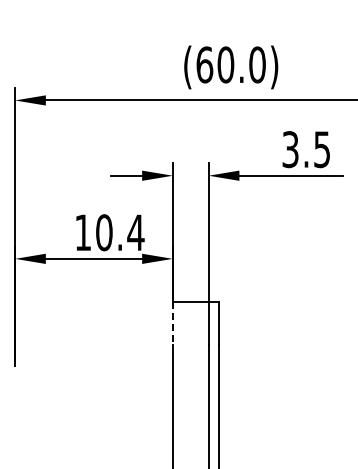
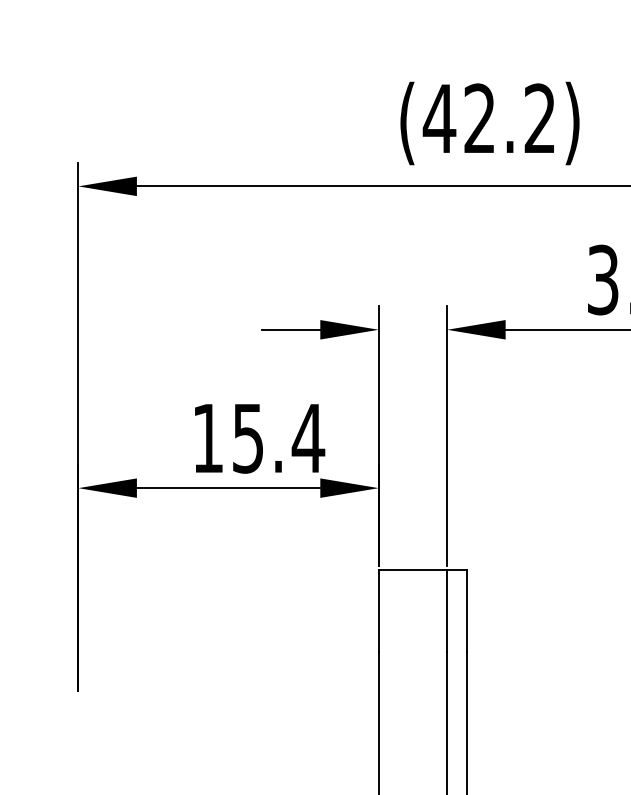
text: (230, 64) -> (488, 117), (60.0) -> (42.2)
text: (104, 232) -> (248, 437), 10.4 -> 15.4
line: (172, 323) -> (378, 611), dashed -> solid

